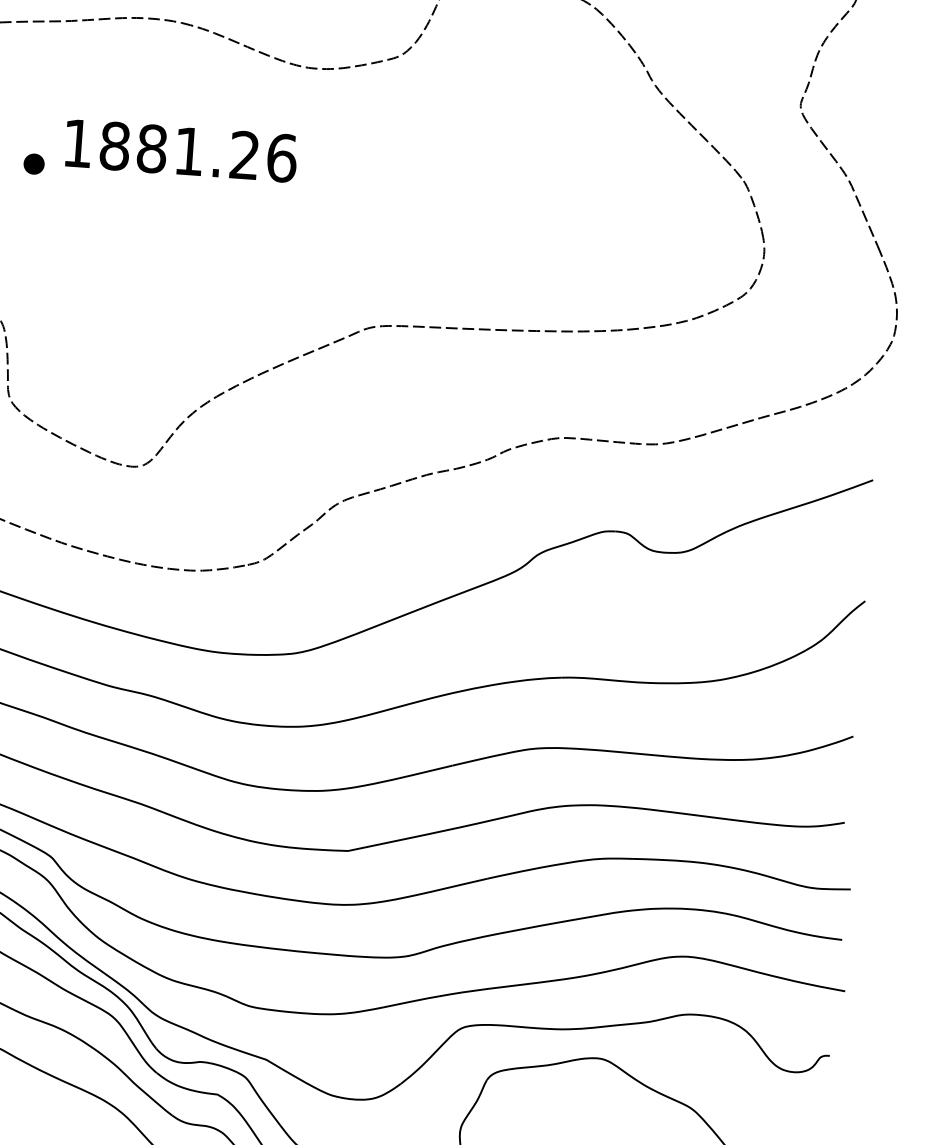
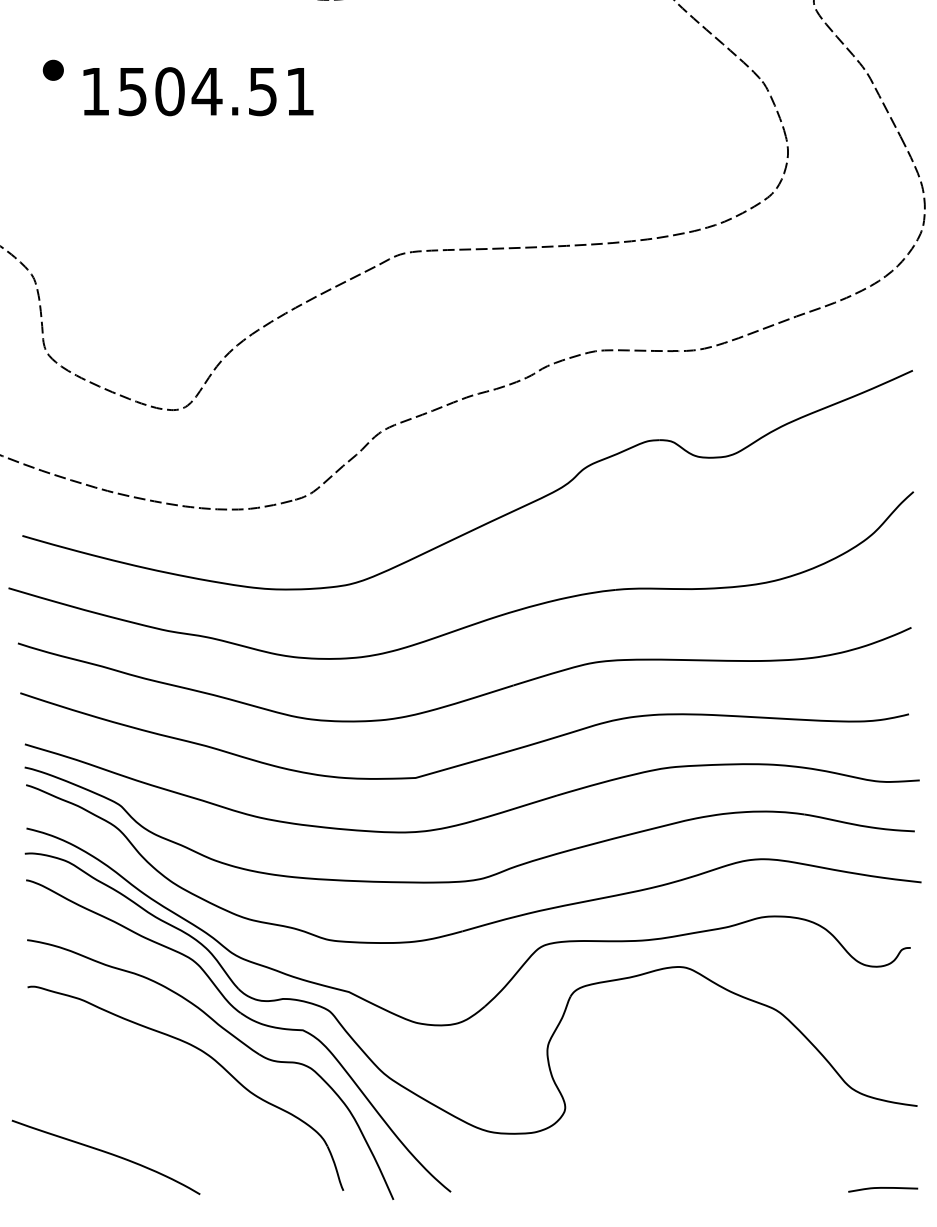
text: (198, 152) -> (216, 91), 1881.26 -> 1504.51
part: (33, 163) -> (52, 69), moved

